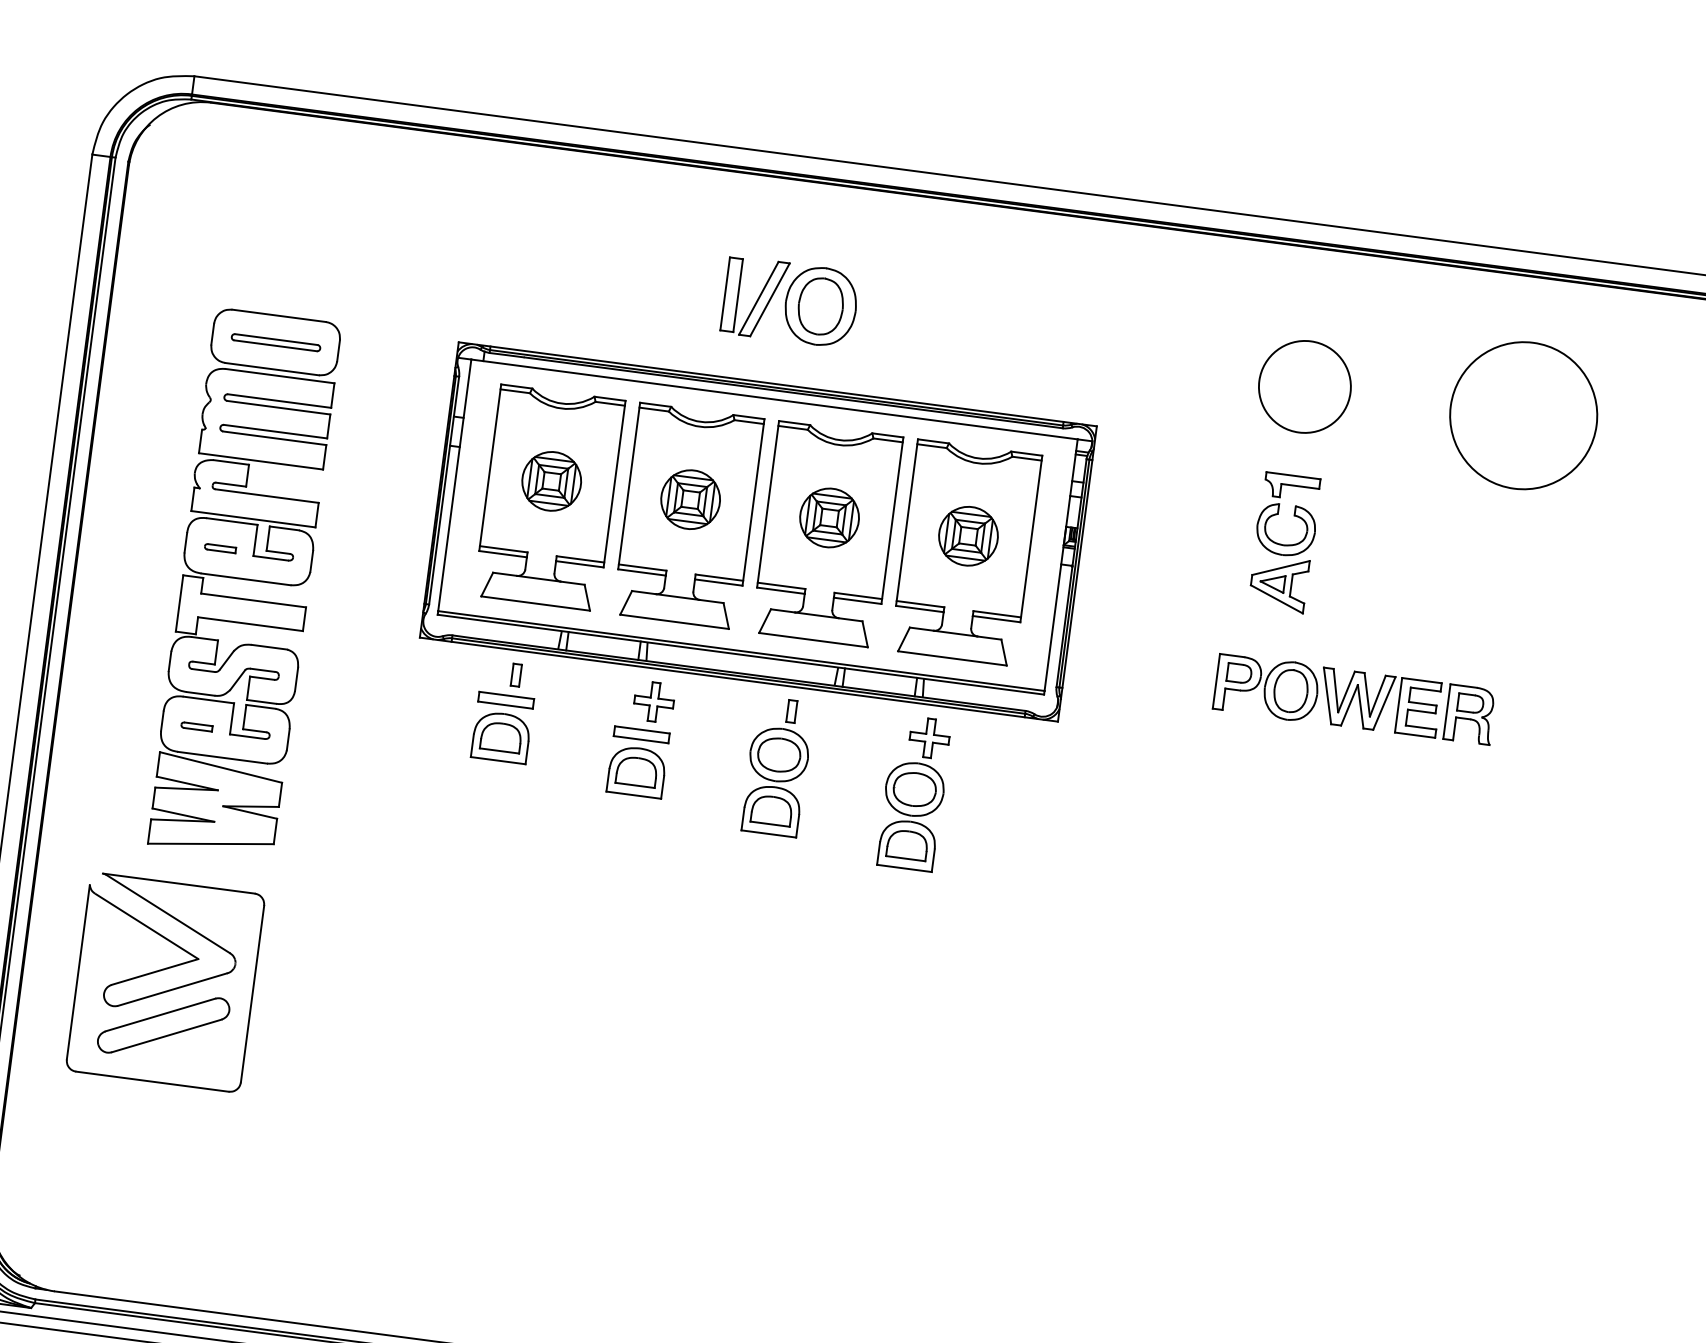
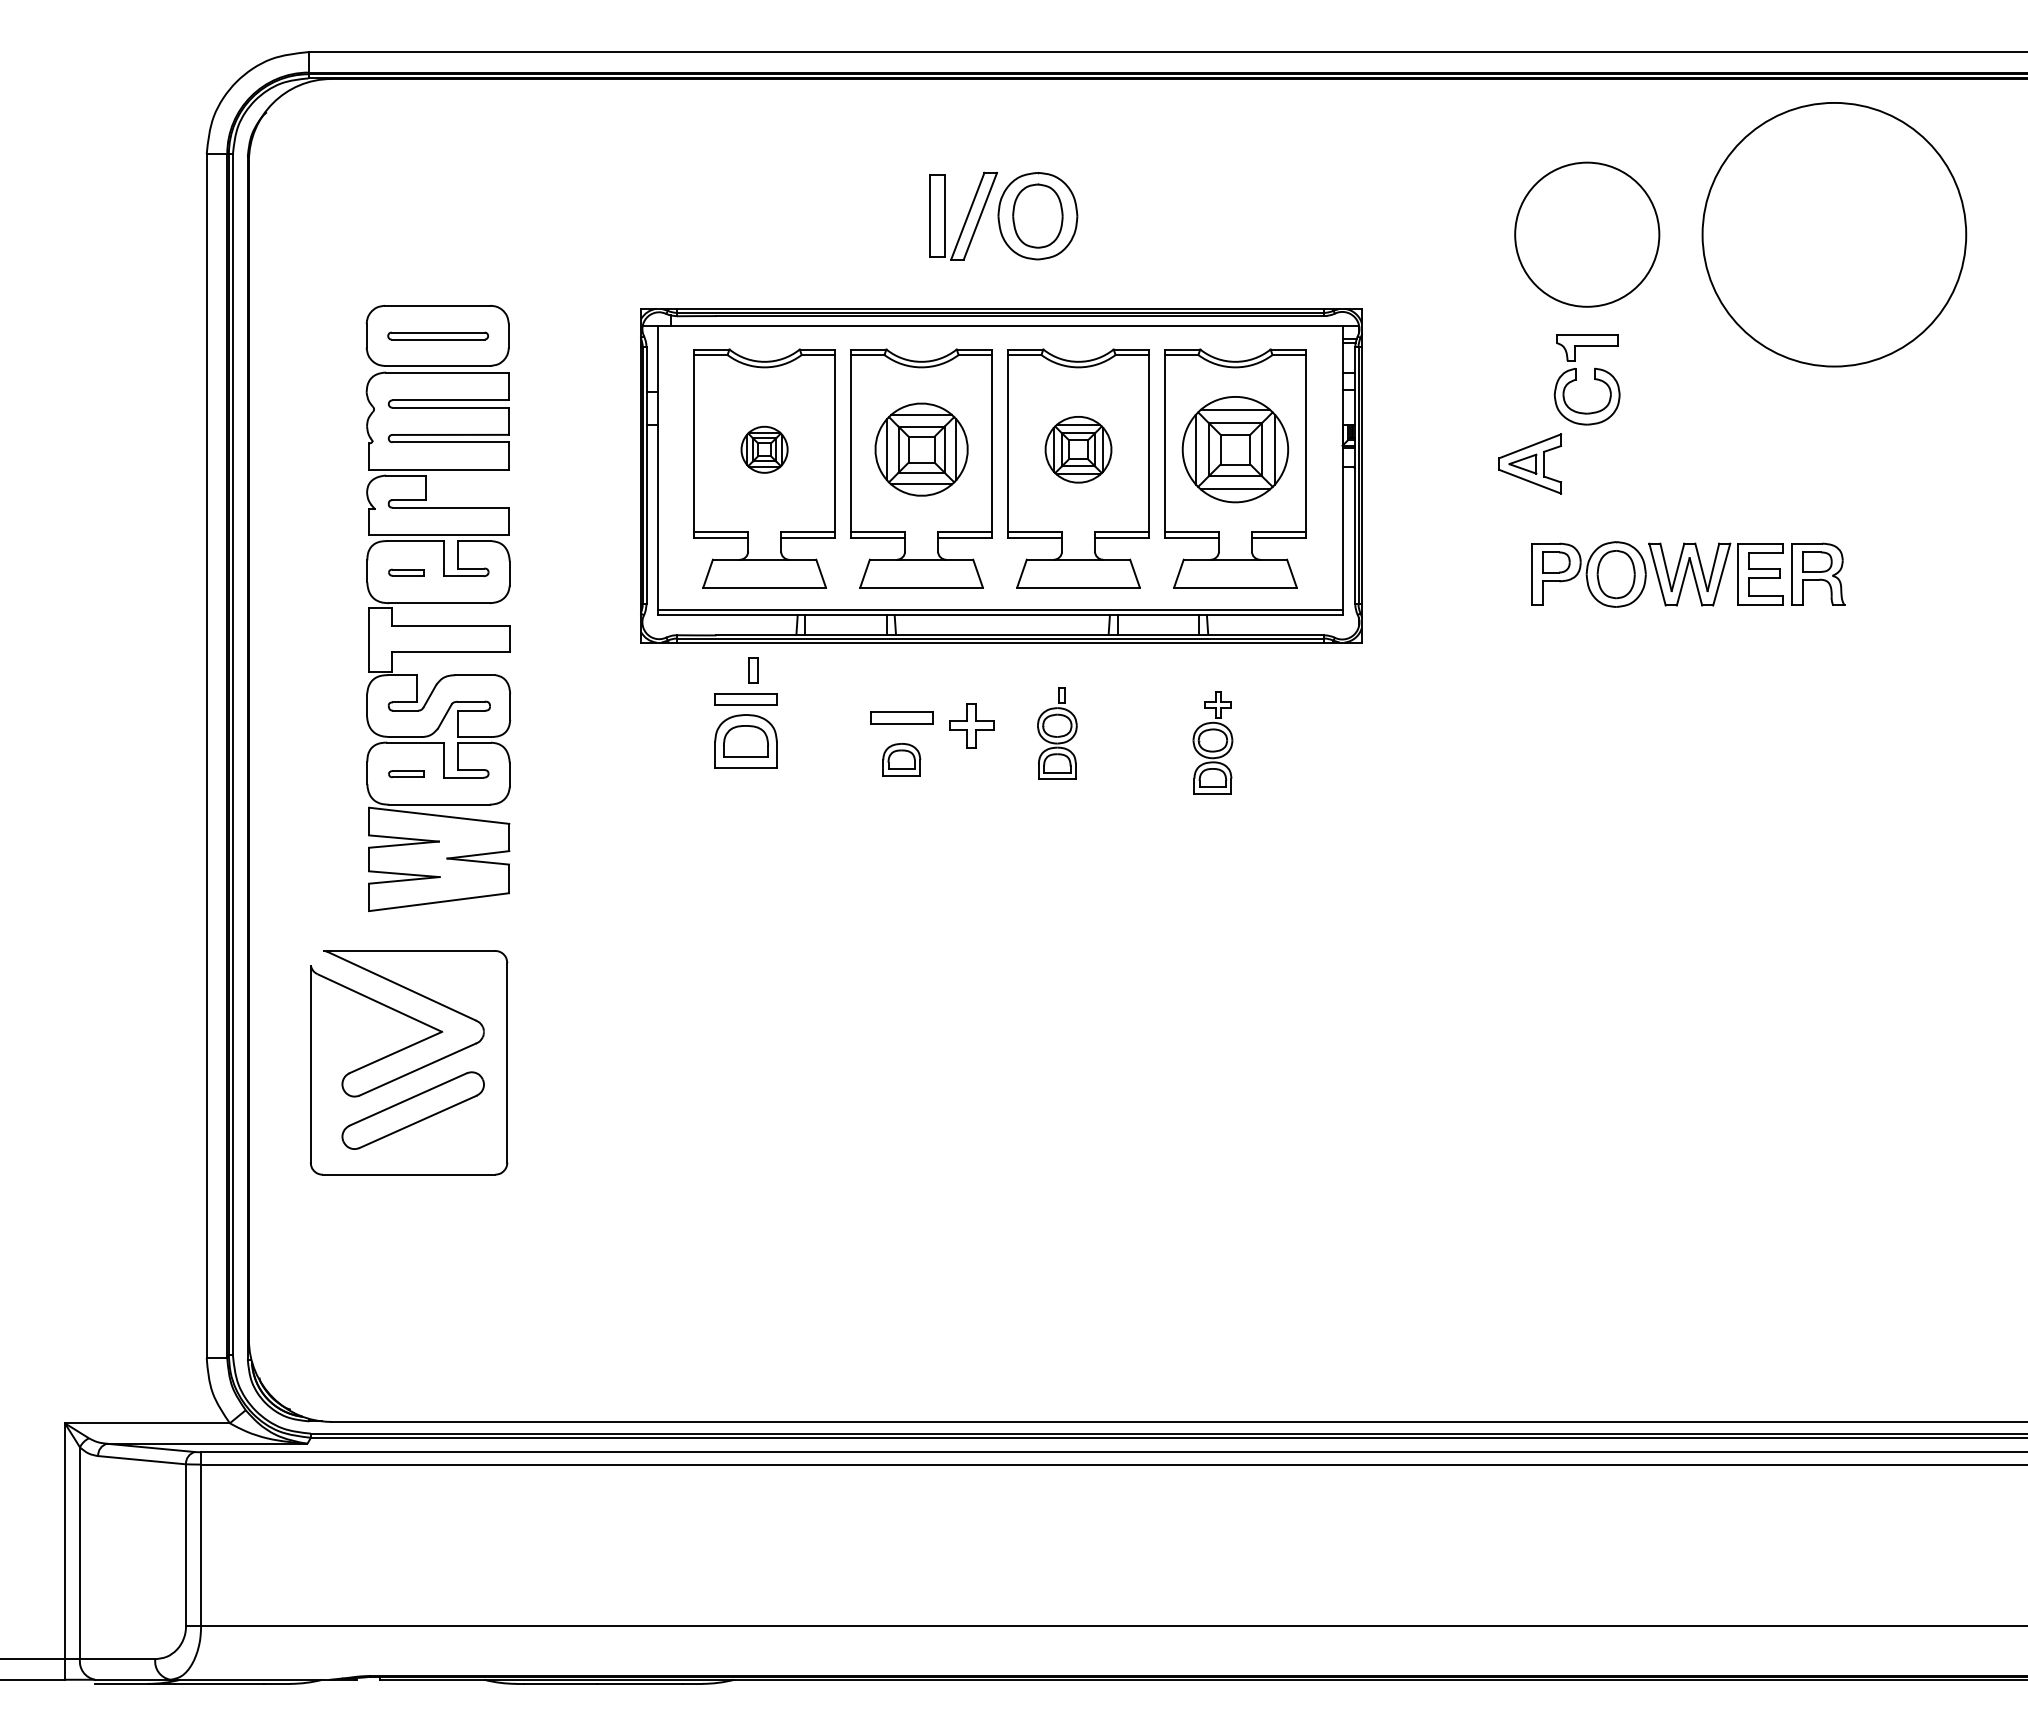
circle: (1304, 386) -> (1586, 234), size x1.4
circle: (1523, 415) -> (1834, 234), size x1.6
part: (551, 481) -> (764, 449), size x0.7
part: (690, 499) -> (921, 449), size x1.4
part: (968, 536) -> (1235, 449), size x1.6
part: (1279, 583) -> (1530, 463), moved
part: (654, 701) -> (971, 725), moved
part: (777, 766) -> (1057, 733), size x0.6
part: (636, 771) -> (901, 759), size x0.6
part: (914, 792) -> (1212, 742), size x0.6

